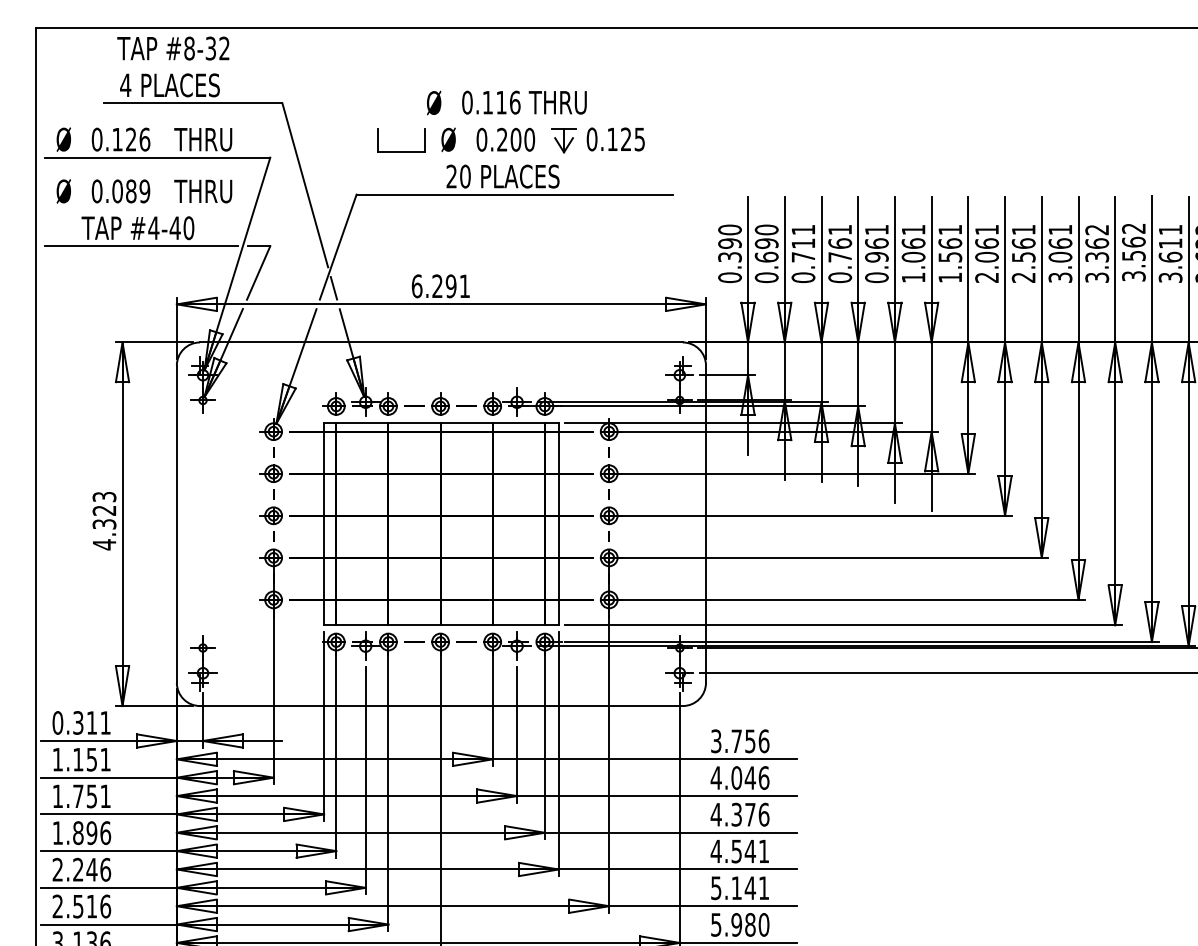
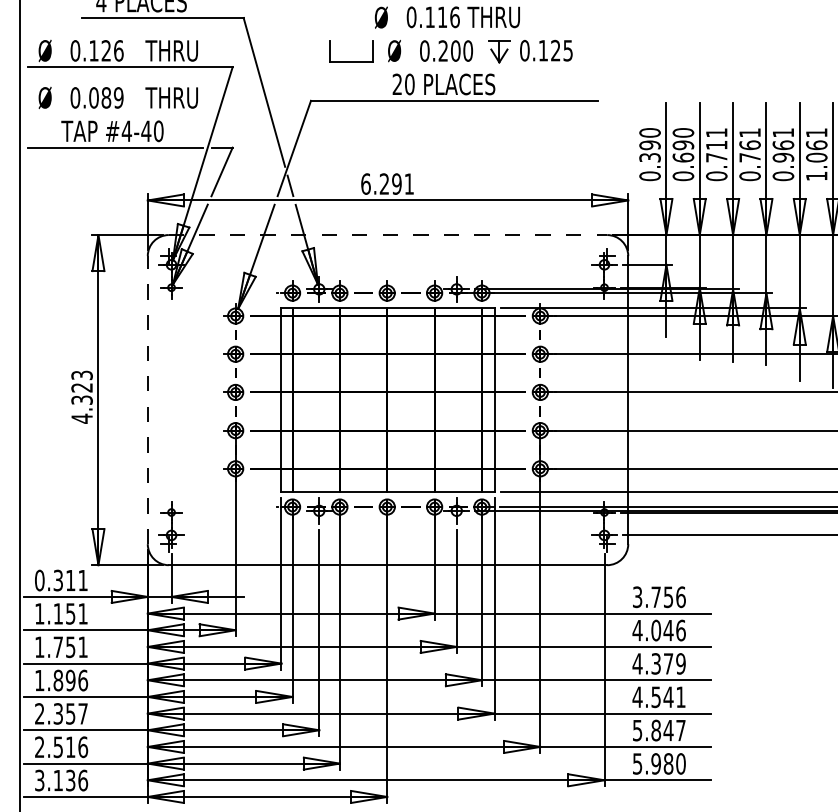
line: (441, 342) -> (388, 235), solid -> dashed
line: (176, 524) -> (147, 400), solid -> dashed
text: (763, 814) -> (680, 663), 4.376 -> 4.379
text: (92, 869) -> (71, 713), 2.246 -> 2.357
text: (750, 888) -> (668, 730), 5.141 -> 5.847

